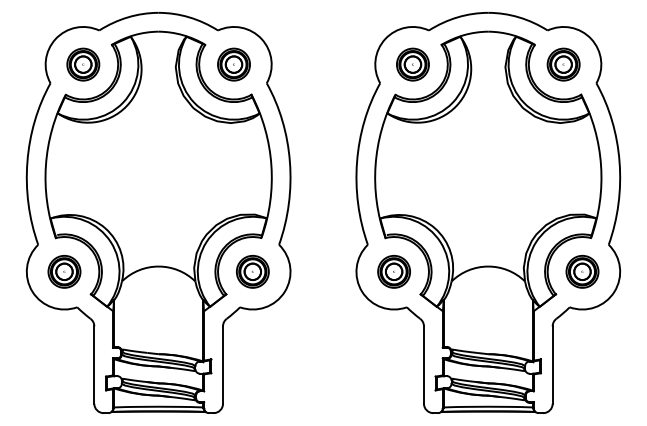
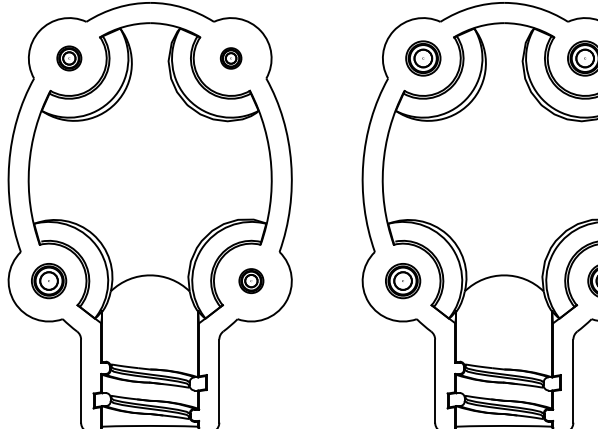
part: (83, 64) -> (69, 58), size x0.7
part: (233, 64) -> (230, 58), size x0.6
part: (252, 271) -> (250, 280), size x0.7

